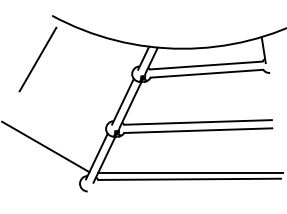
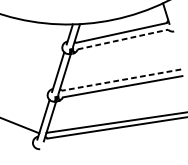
line: (207, 73) -> (123, 39), solid -> dashed
line: (198, 122) -> (121, 80), solid -> dashed

